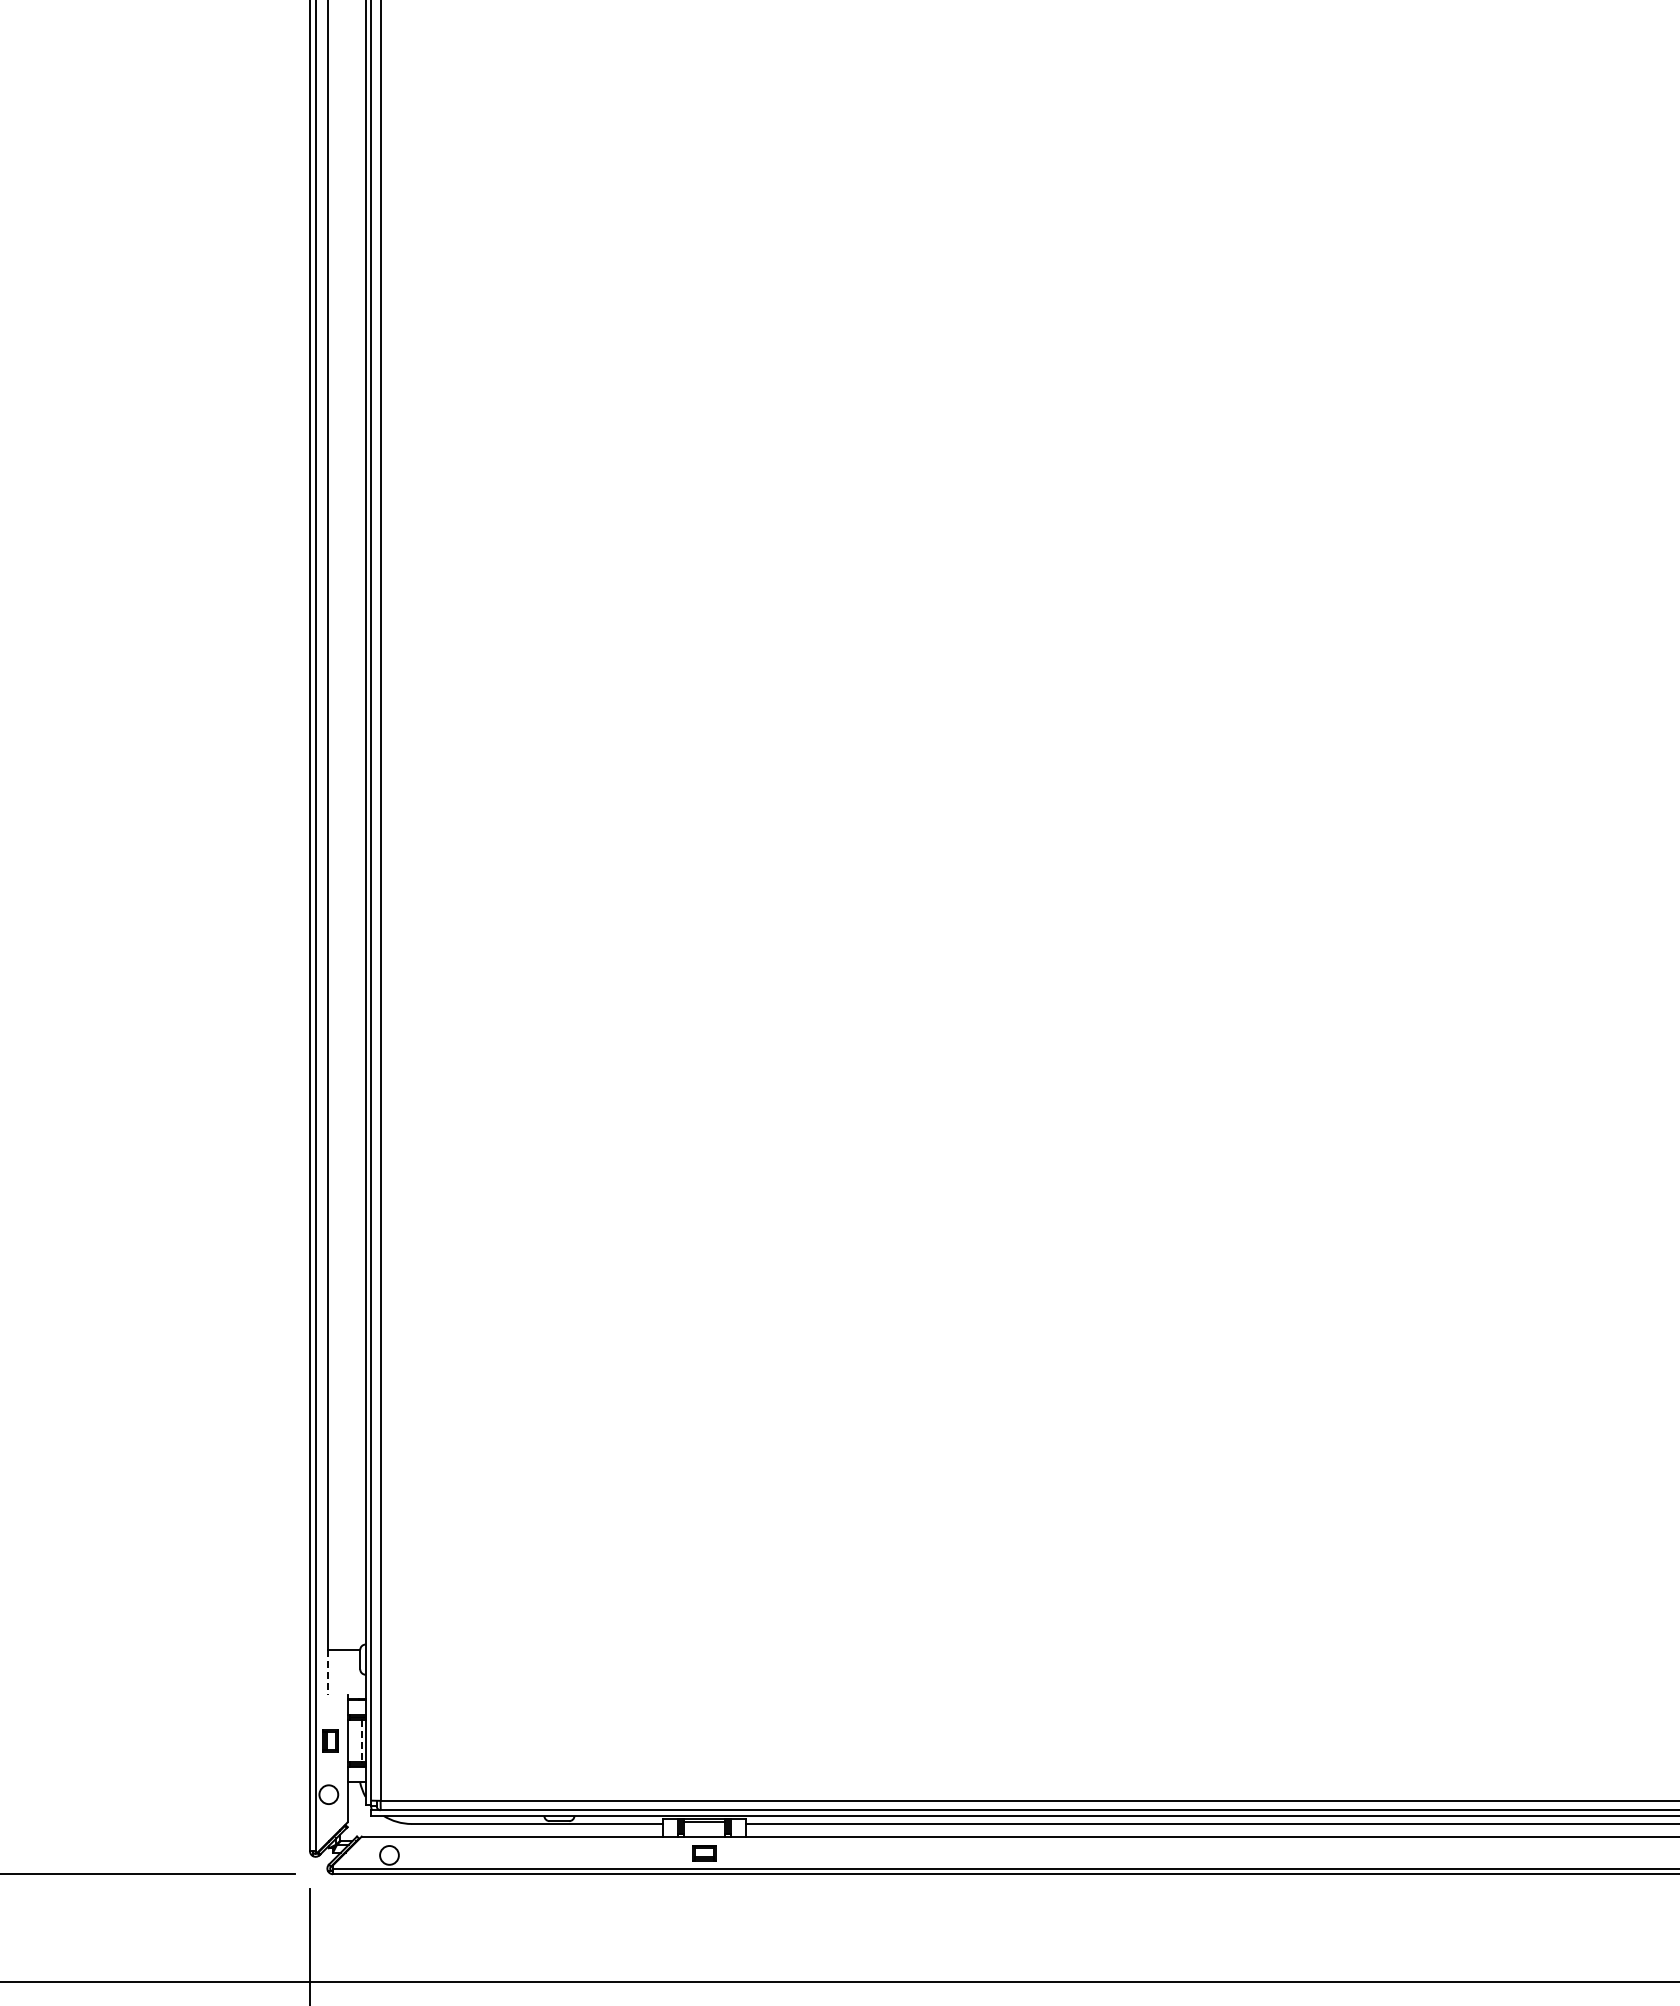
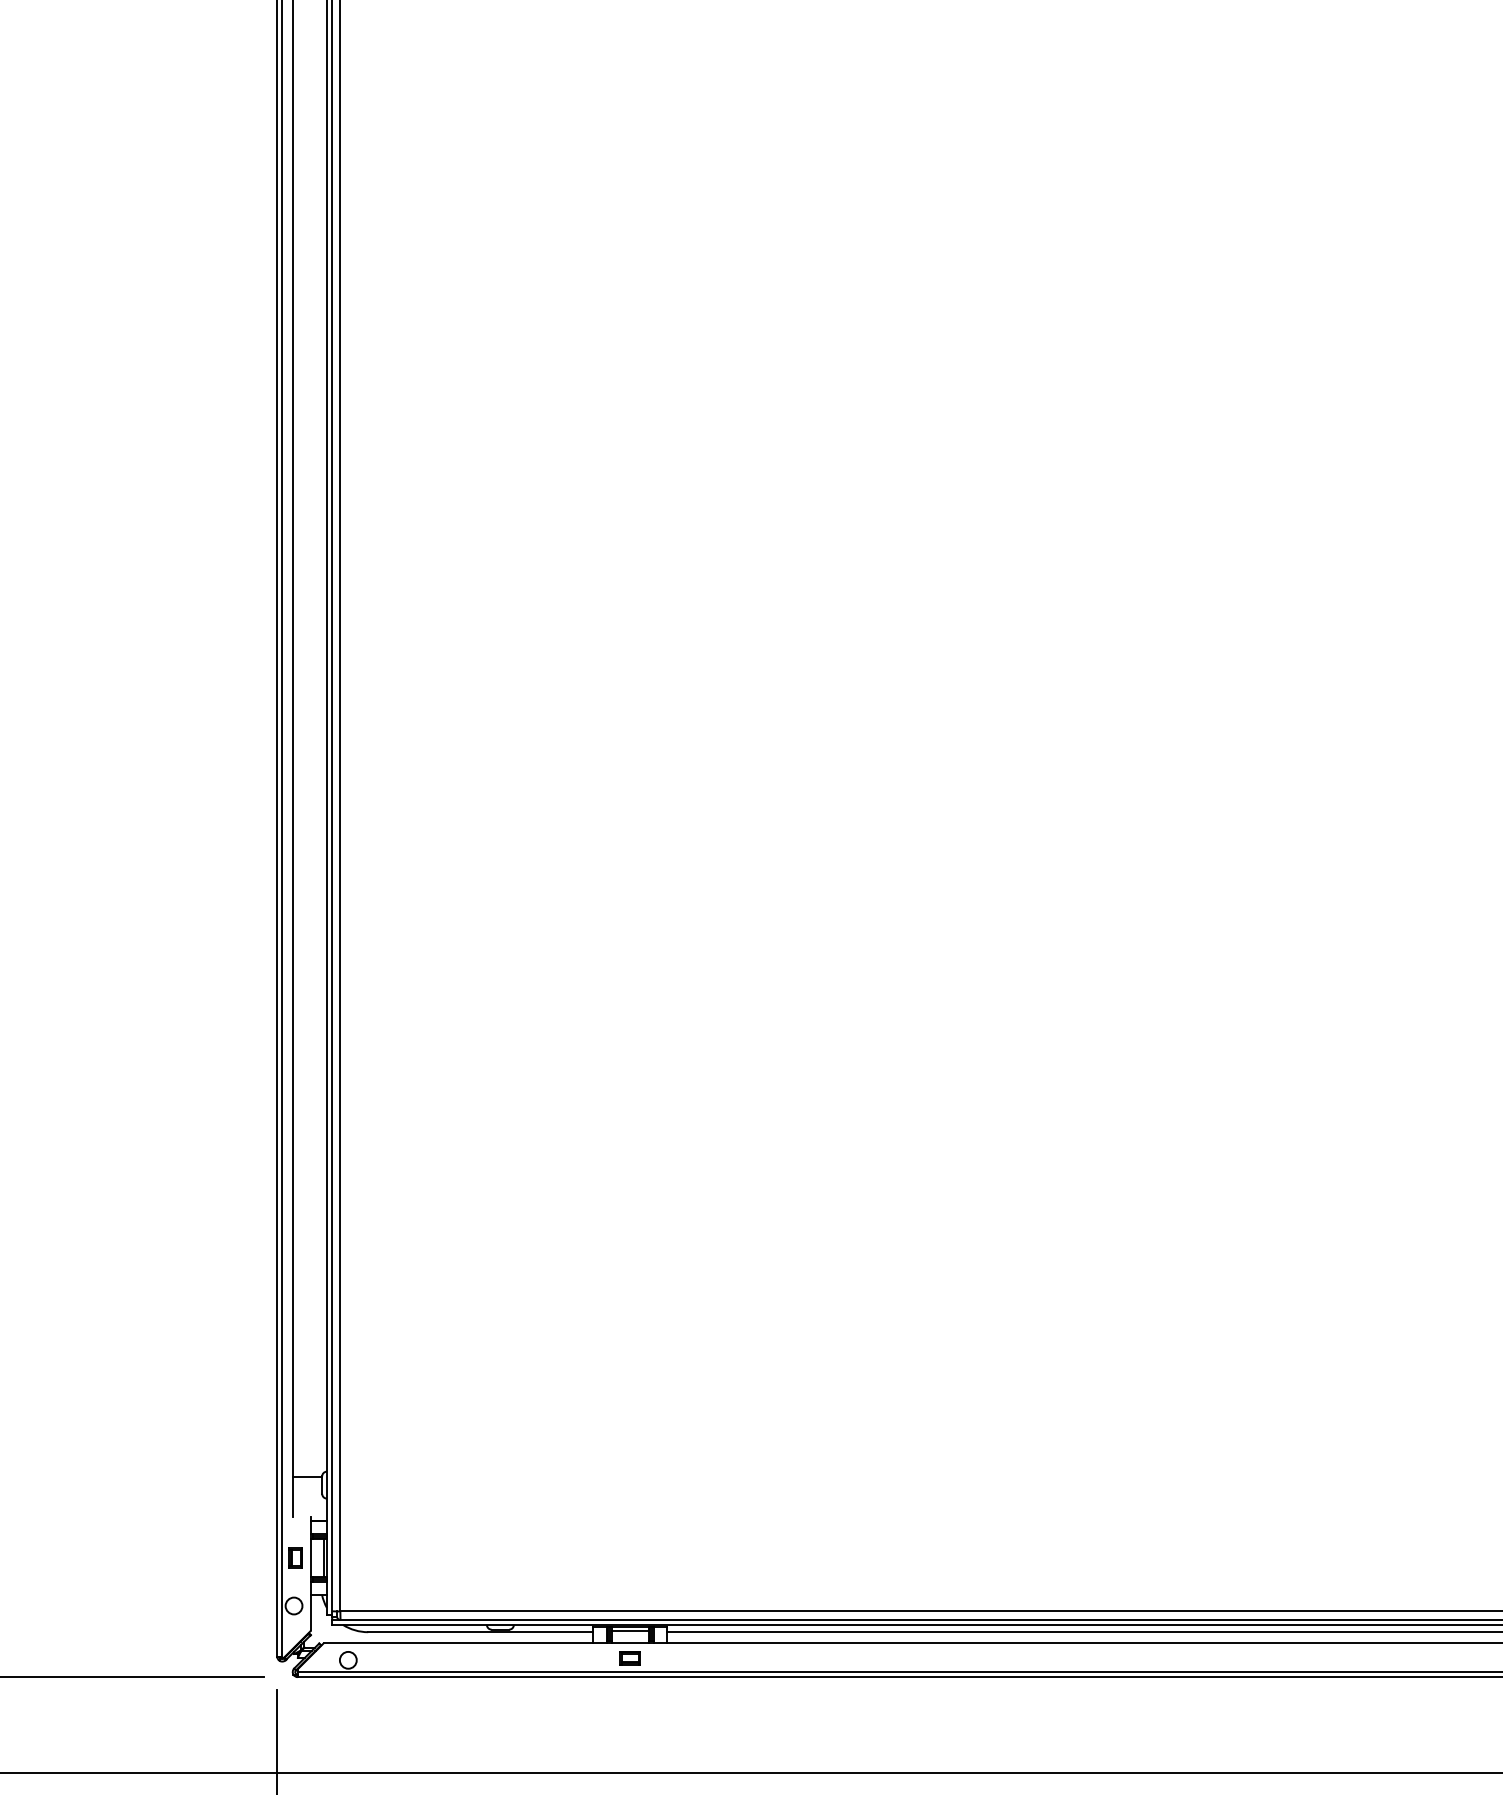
line: (327, 1673) -> (292, 1497), dashed -> solid
line: (361, 1741) -> (323, 1558), dashed -> solid

